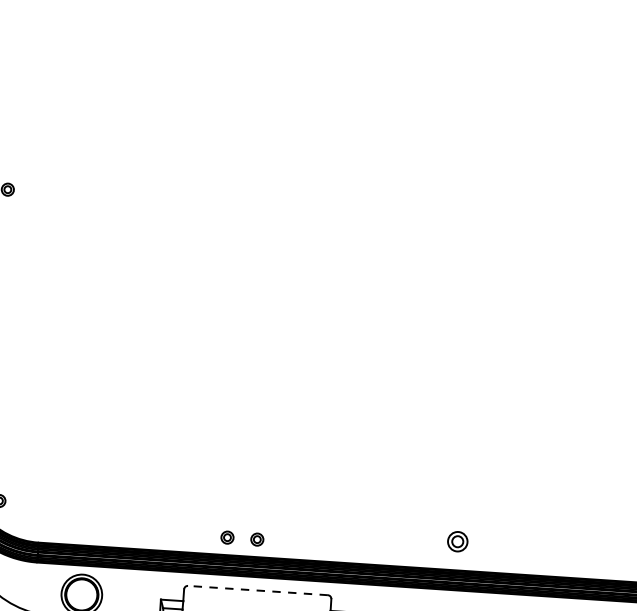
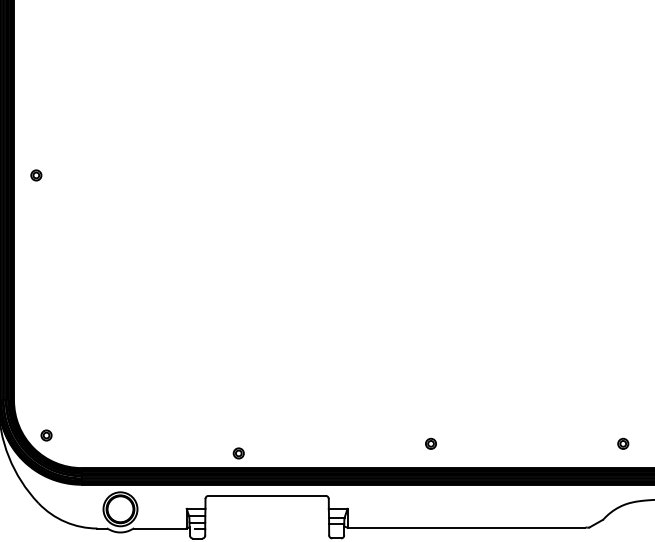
part: (256, 539) -> (263, 453), removed
part: (457, 540) -> (430, 443), size x0.62
line: (258, 590) -> (267, 495), dashed -> solid

